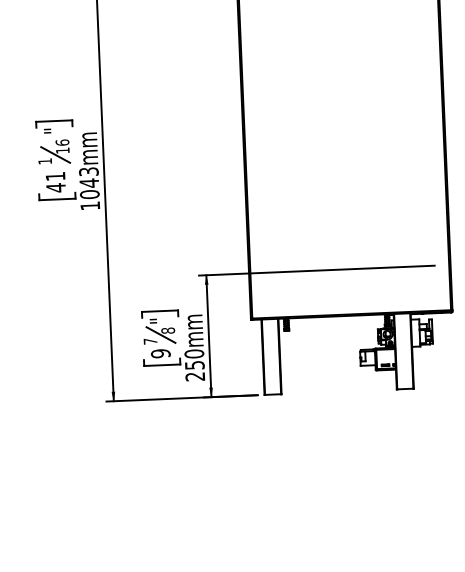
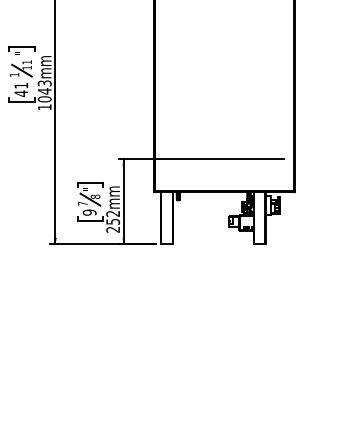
text: (61, 143) -> (26, 62), 16 -> 11
text: (194, 353) -> (113, 213), 250mm -> 252mm

